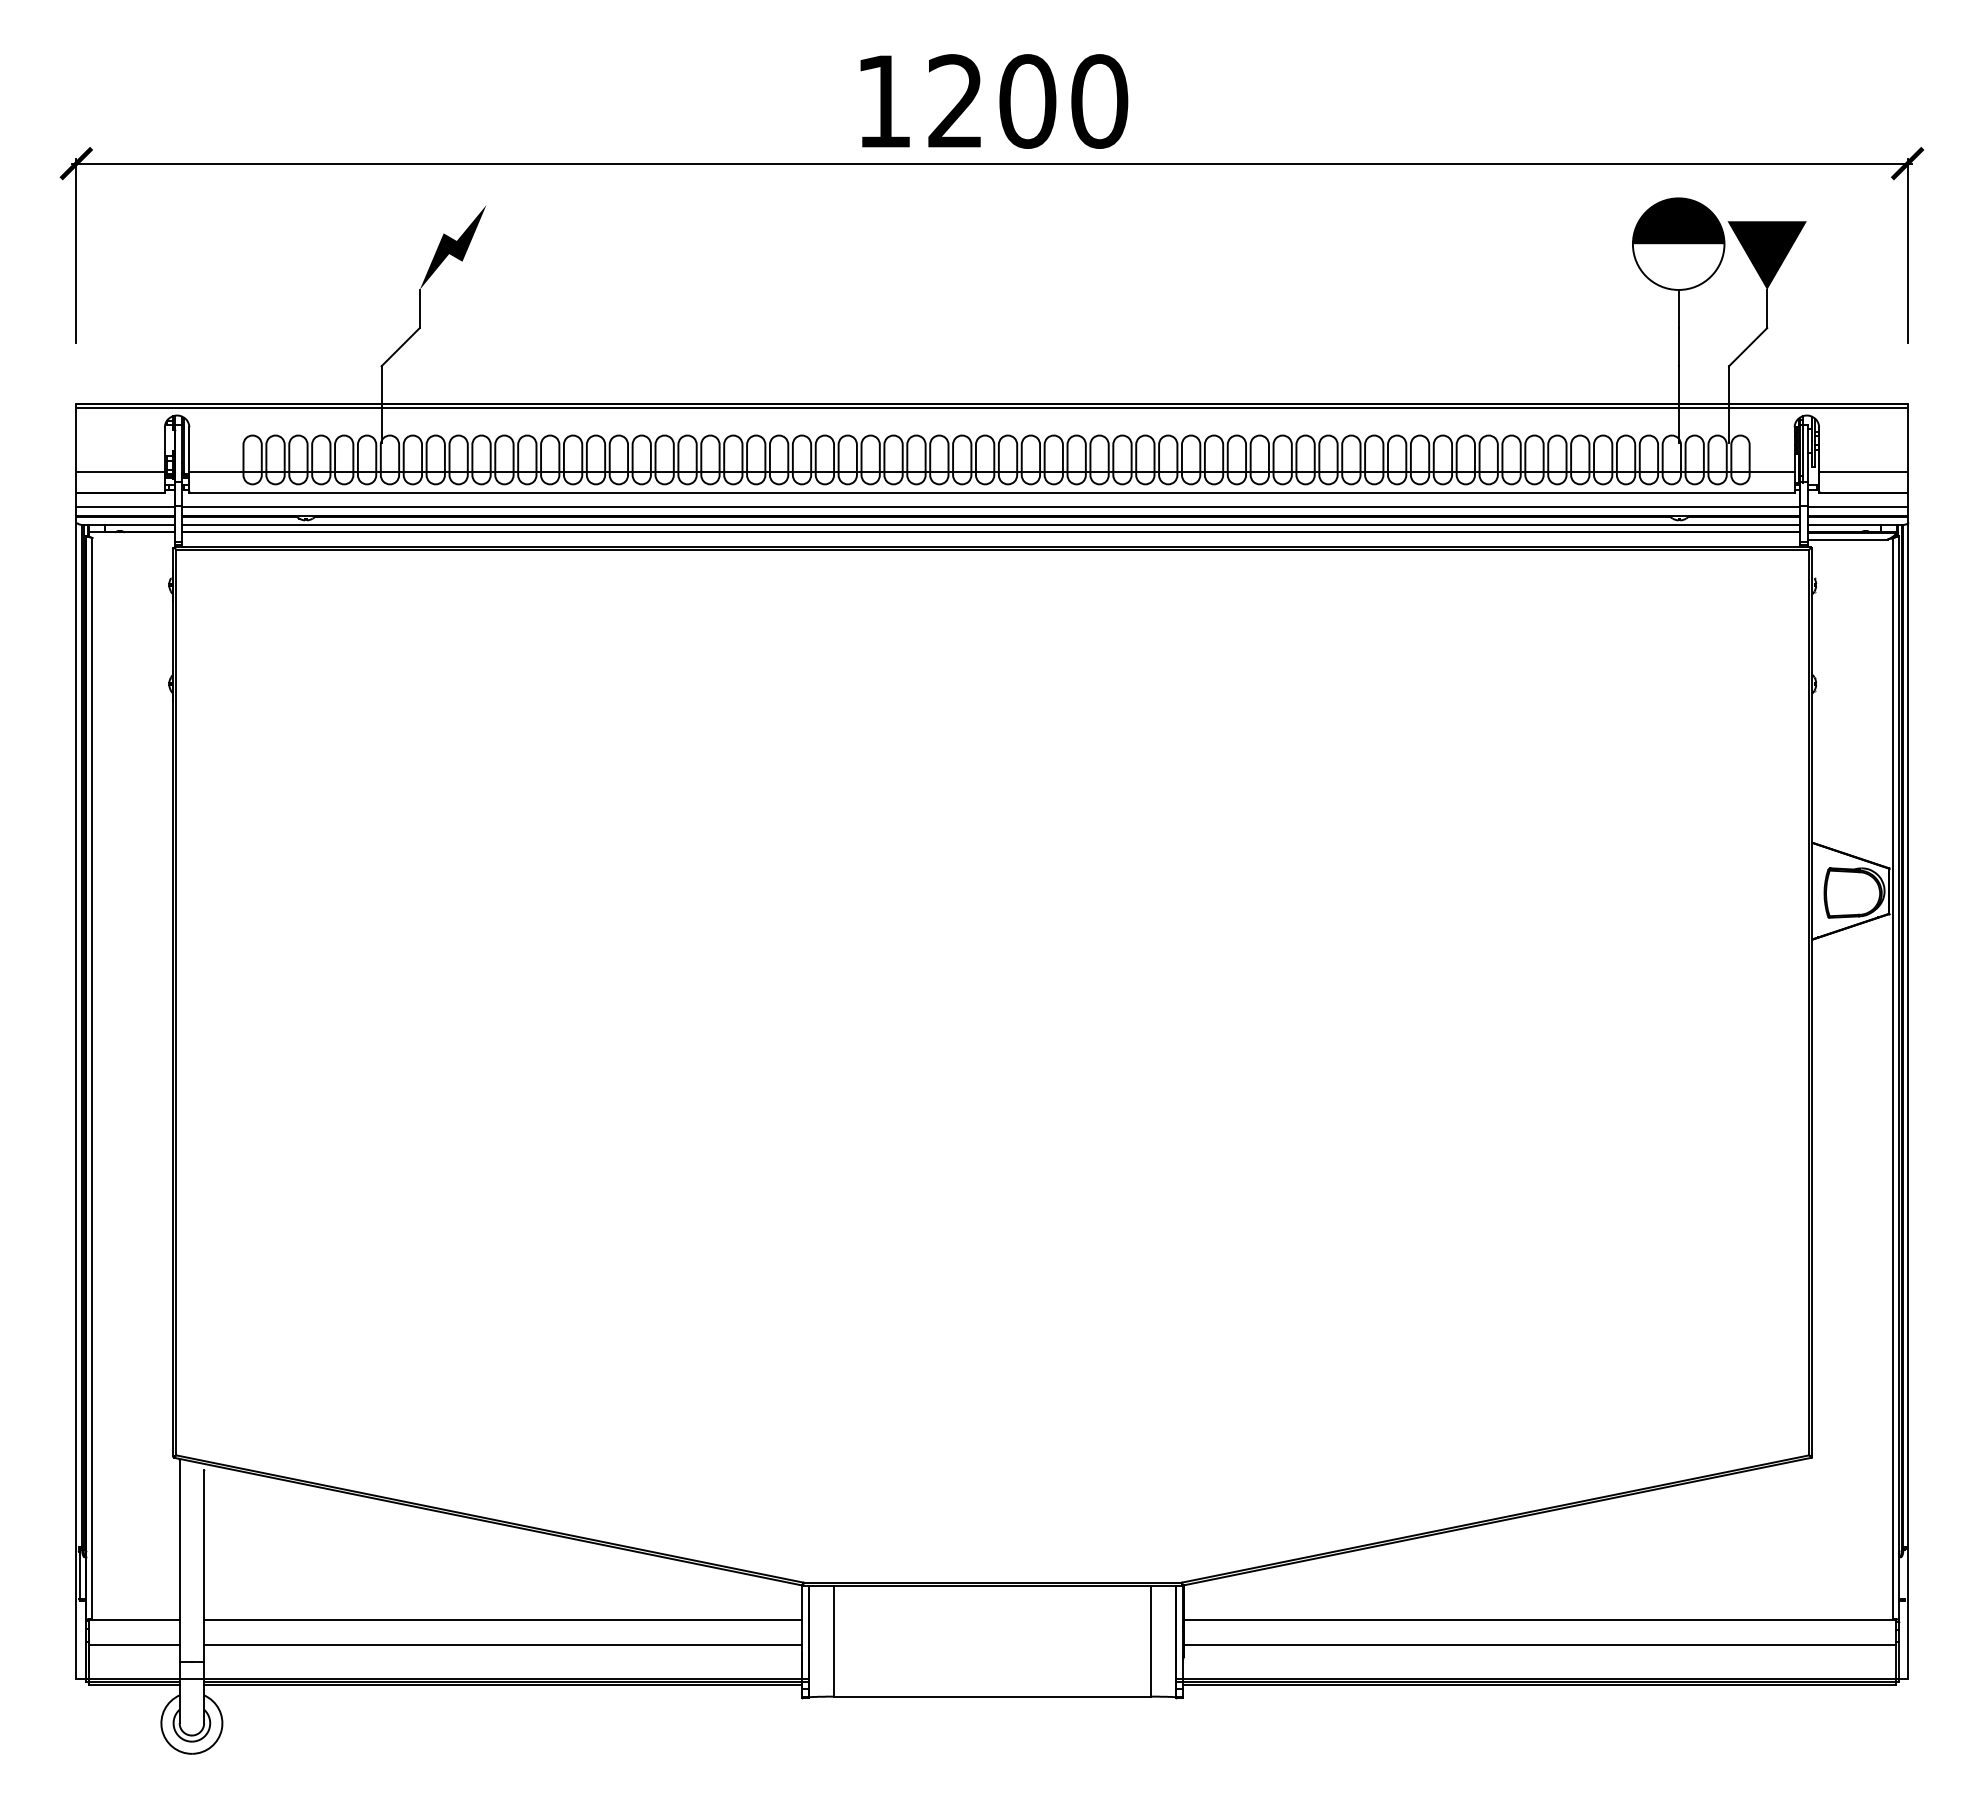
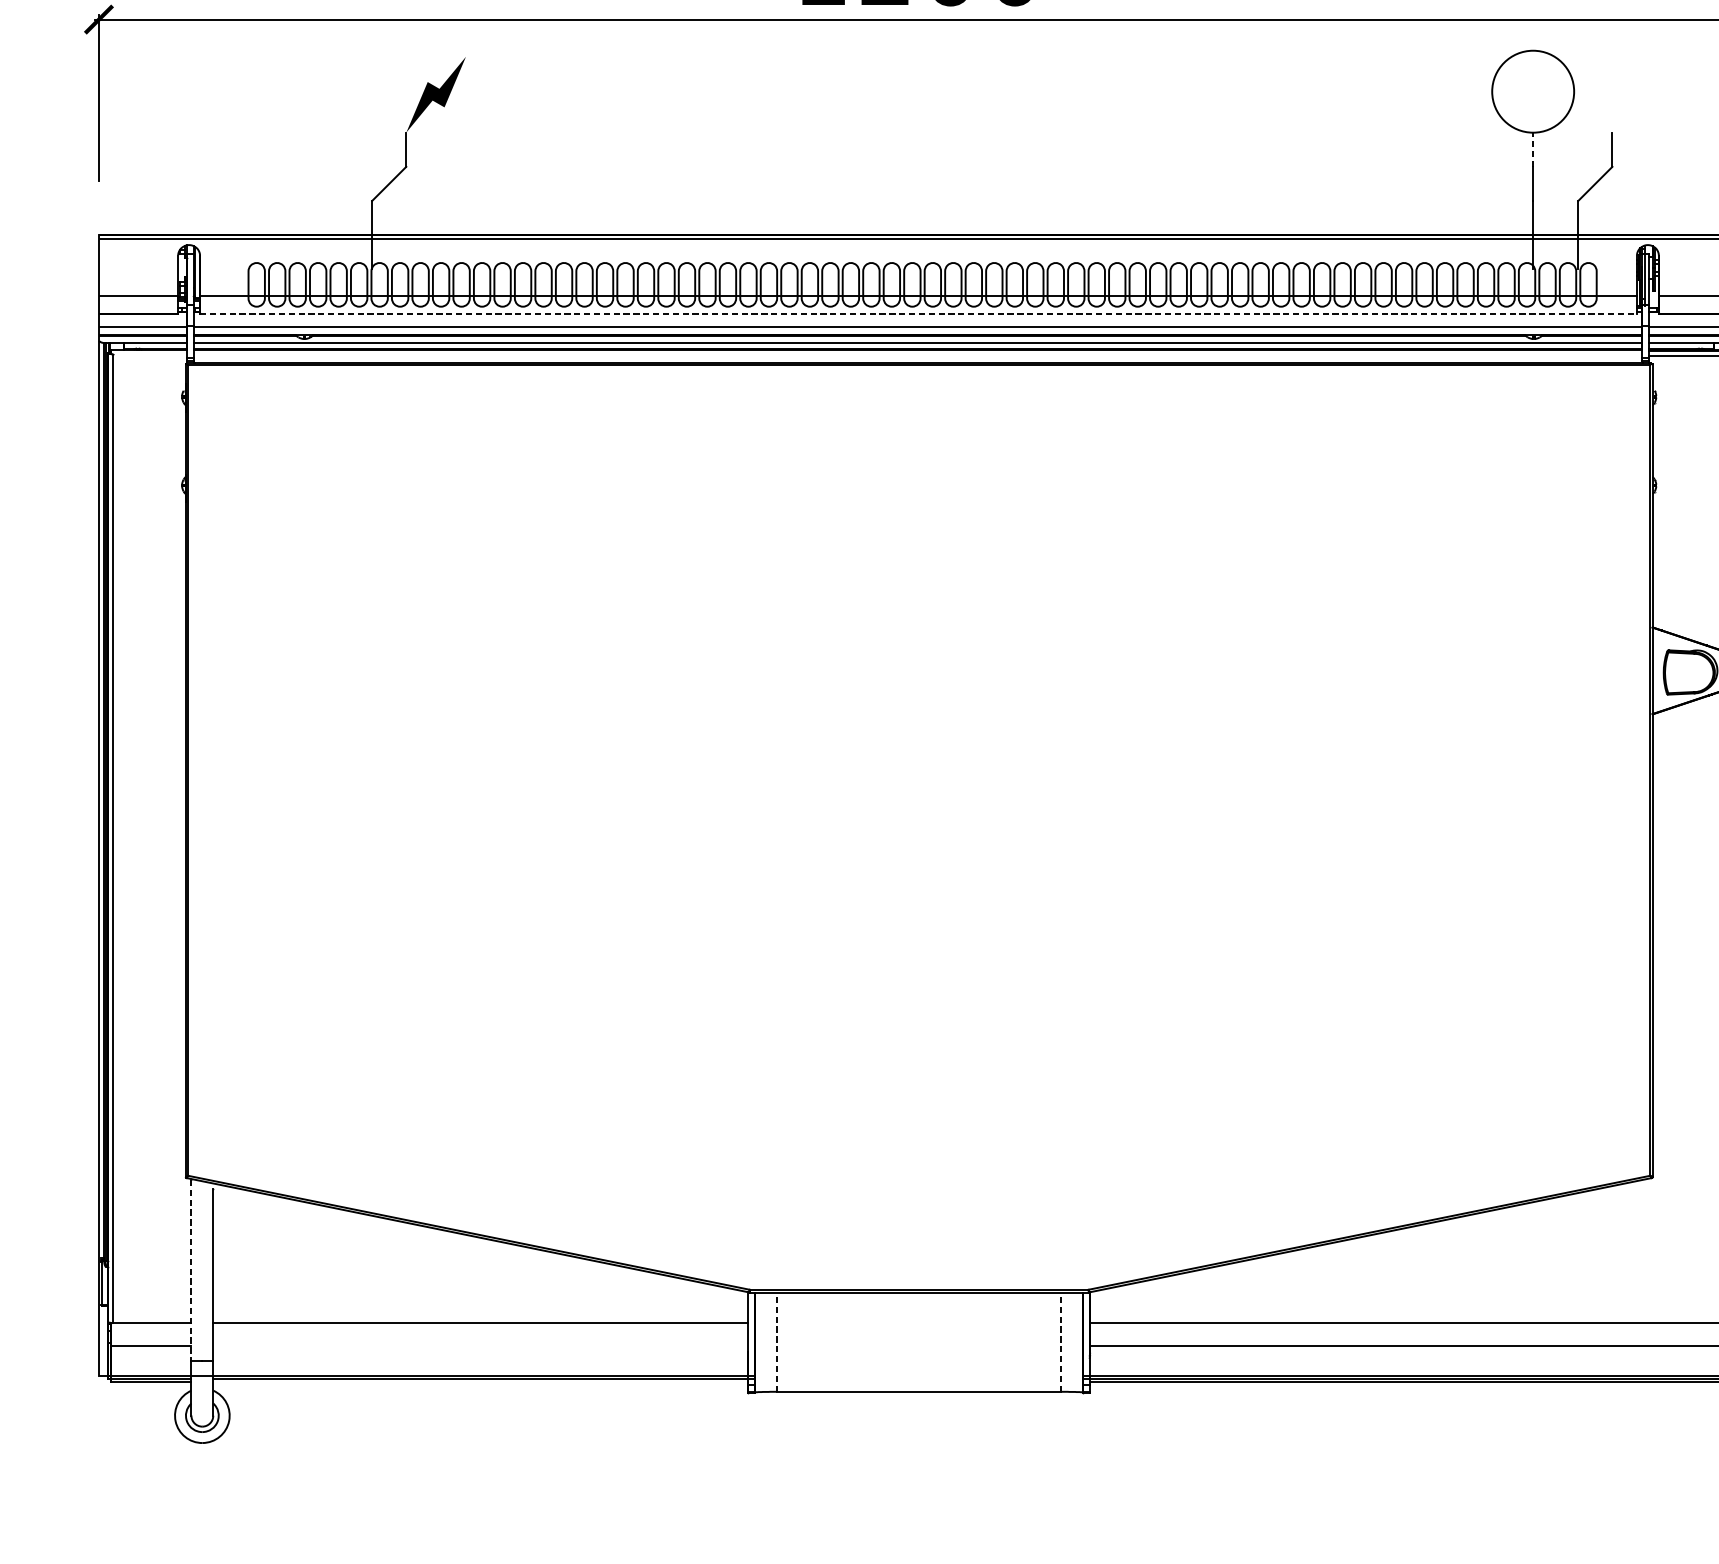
fill: (1678, 221) -> (1533, 71), removed
fill: (1766, 255) -> (1611, 101), removed
line: (1678, 308) -> (1533, 149), solid -> dashed
line: (992, 492) -> (918, 313), solid -> dashed
line: (179, 1561) -> (191, 1270), solid -> dashed
line: (833, 1640) -> (776, 1341), solid -> dashed
line: (1151, 1640) -> (1061, 1341), solid -> dashed
line: (502, 1644) -> (480, 1345), removed
line: (502, 1685) -> (480, 1381), removed

